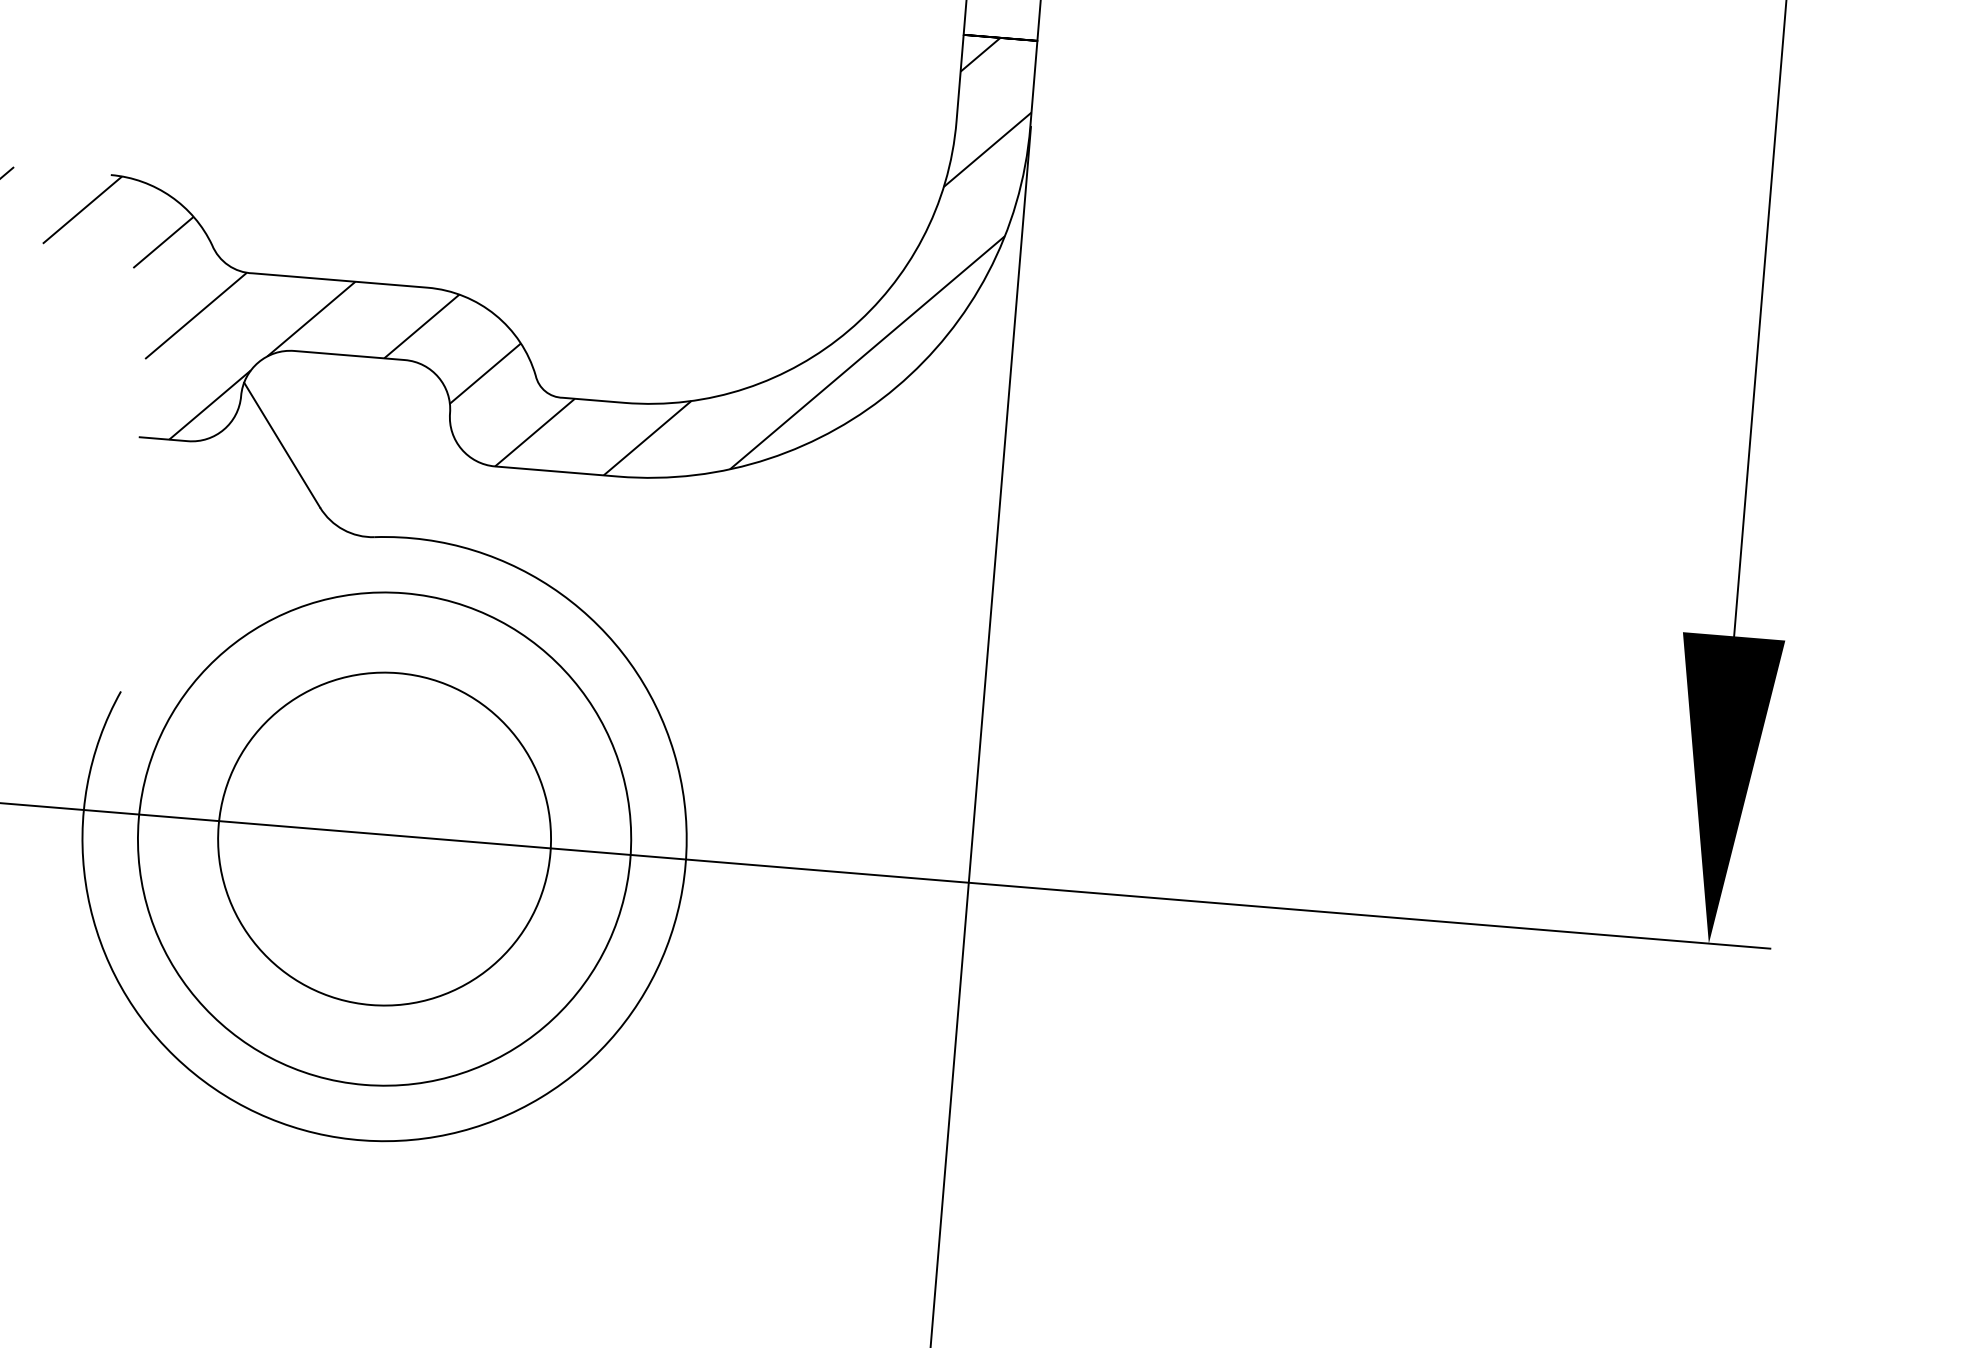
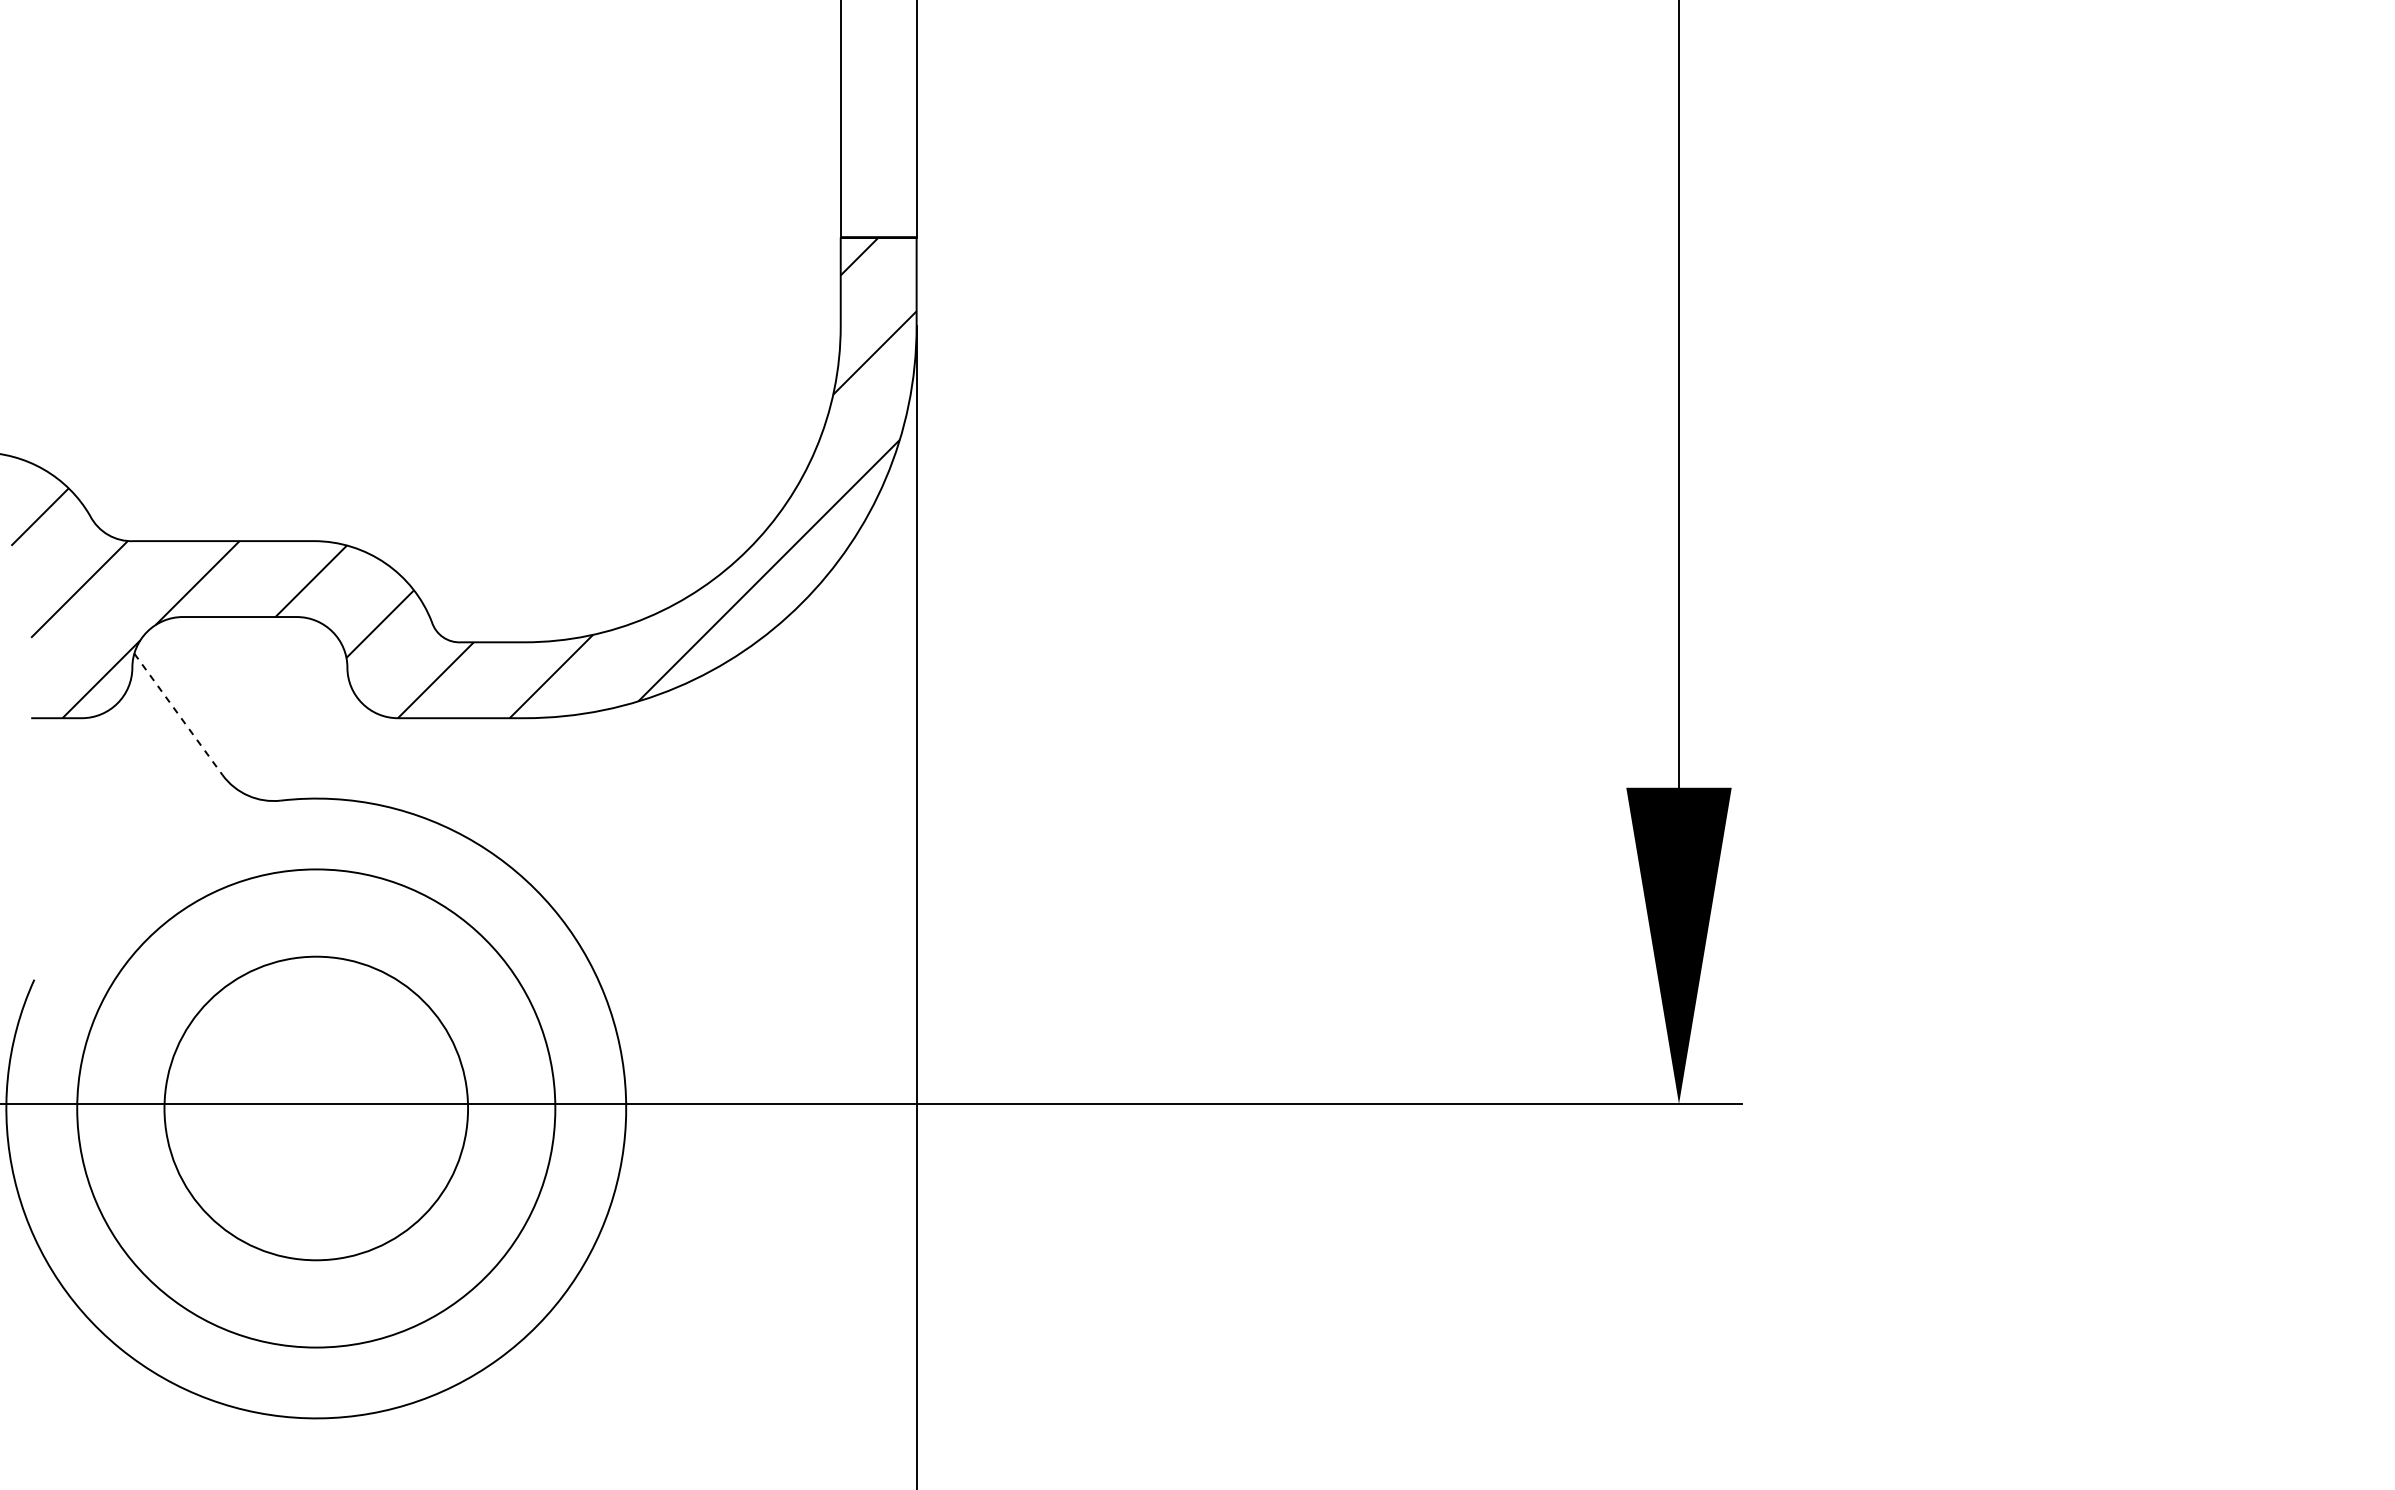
line: (282, 445) -> (178, 714), solid -> dashed
circle: (384, 839) -> (316, 1108), size x0.6
circle: (384, 839) -> (316, 1108), size x1.4

